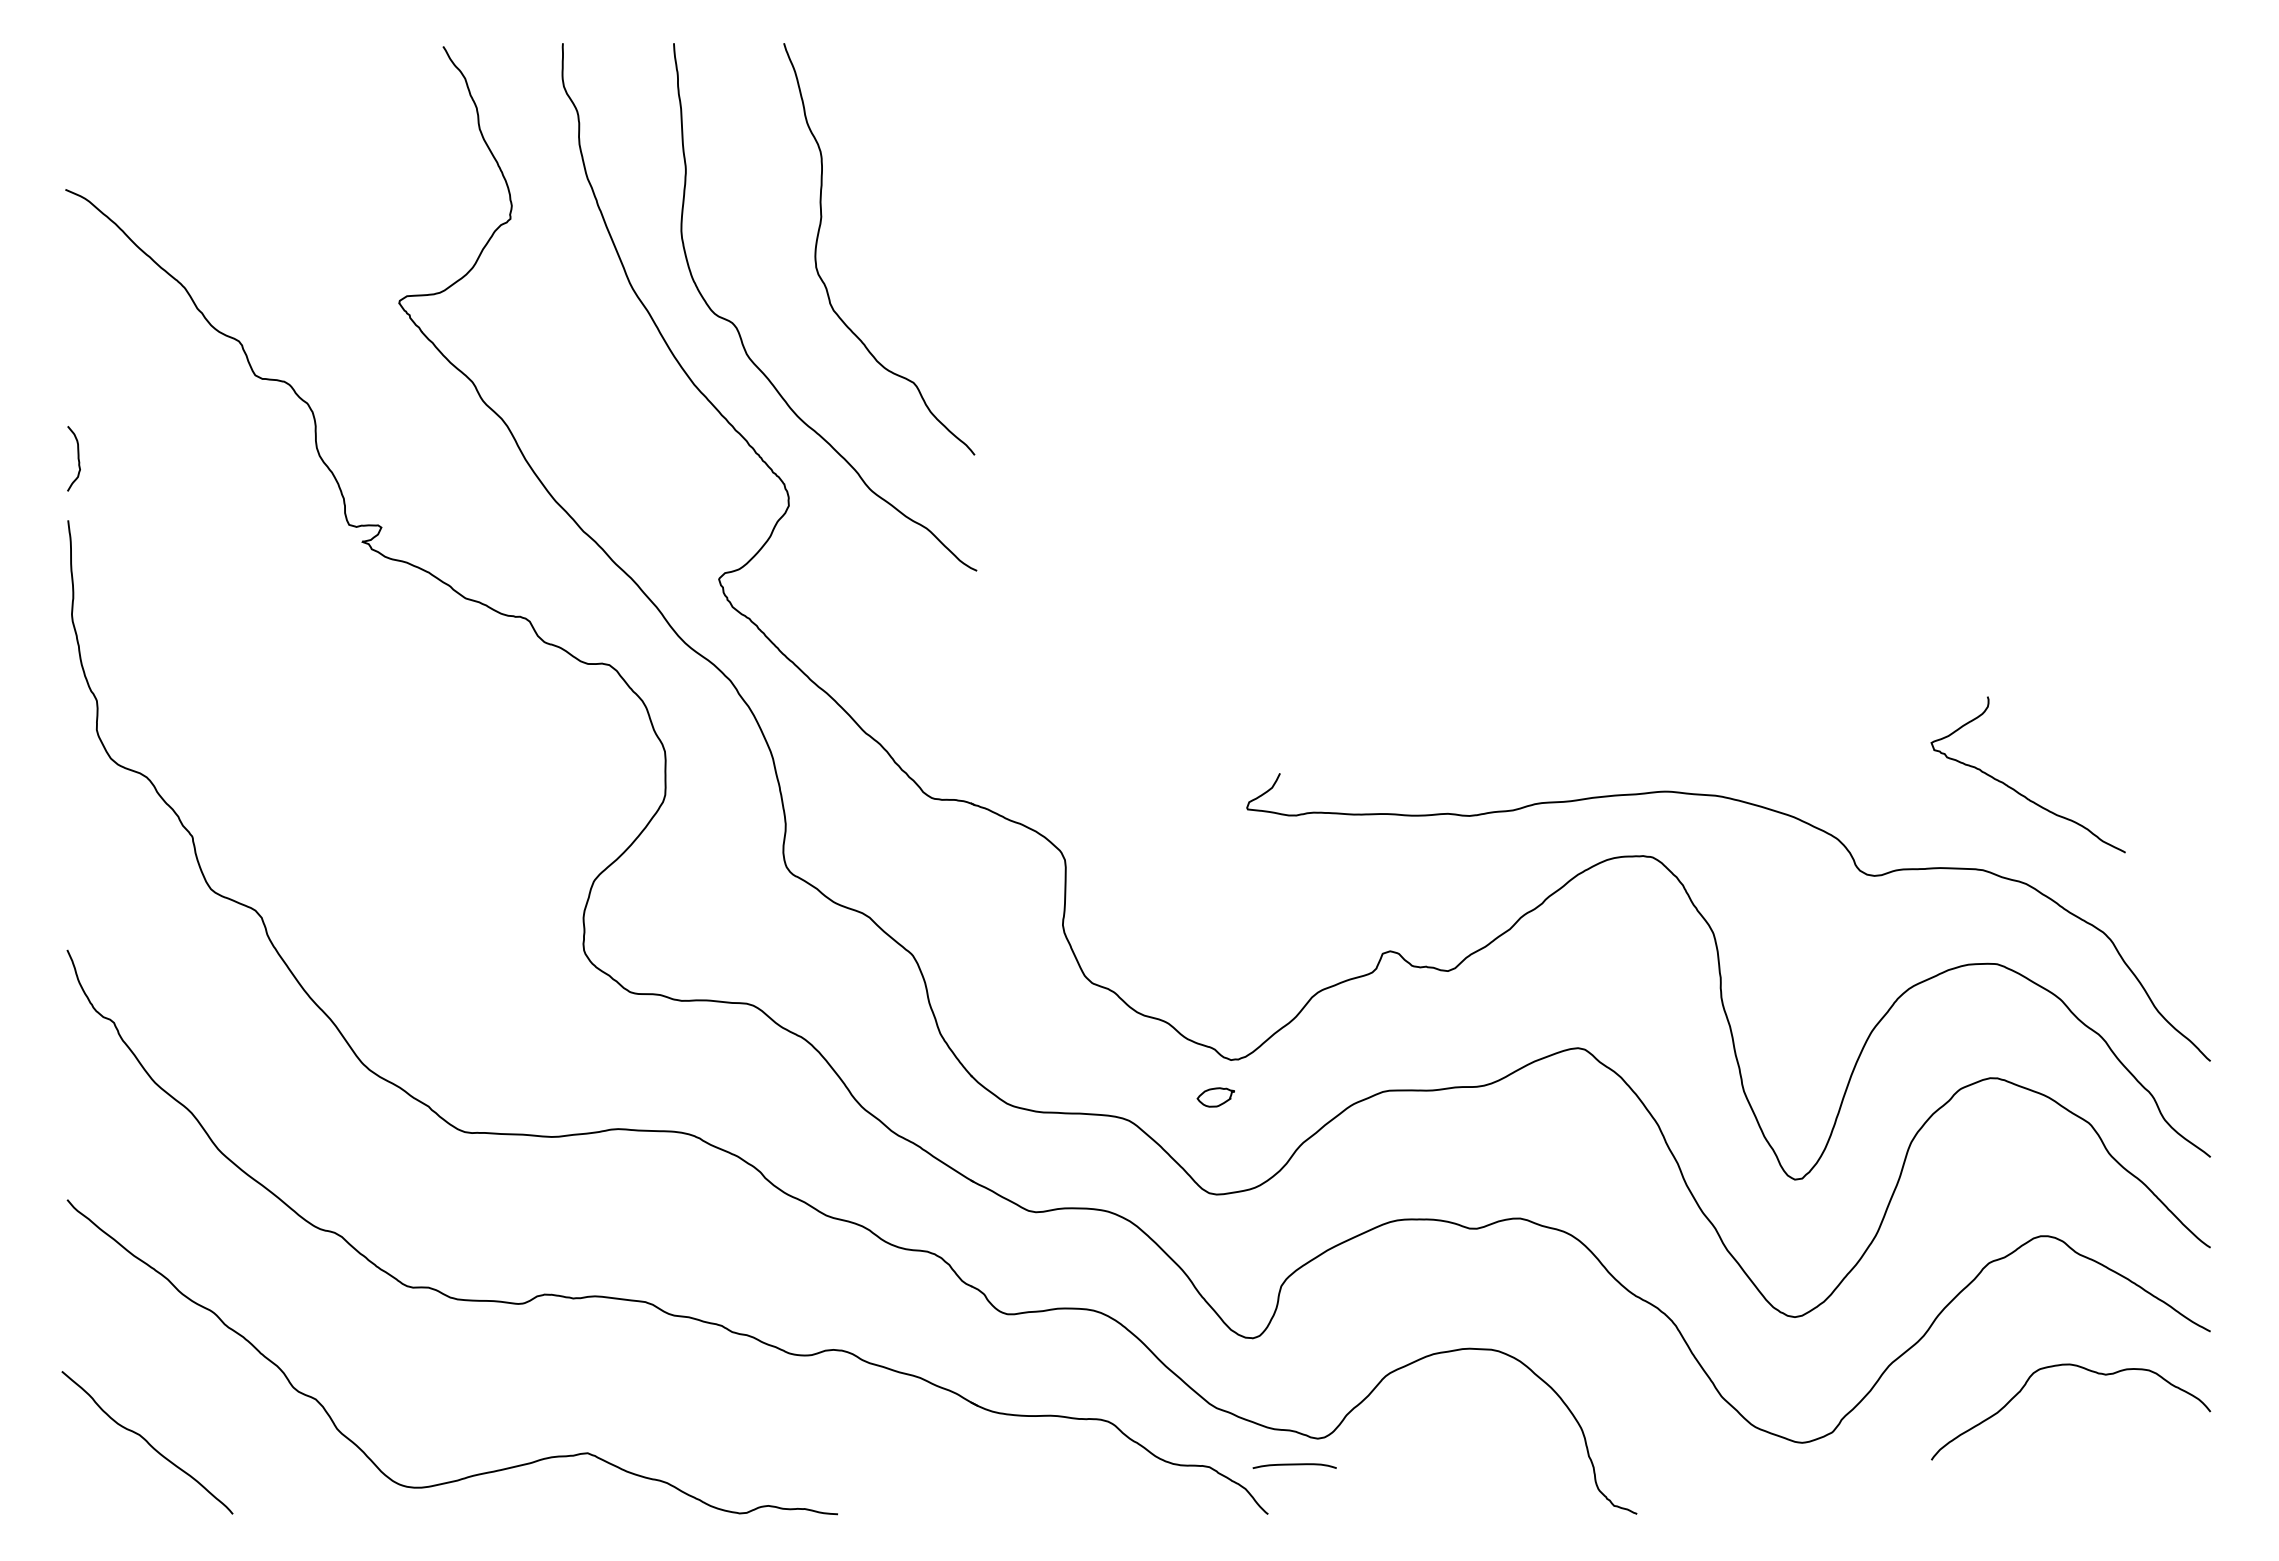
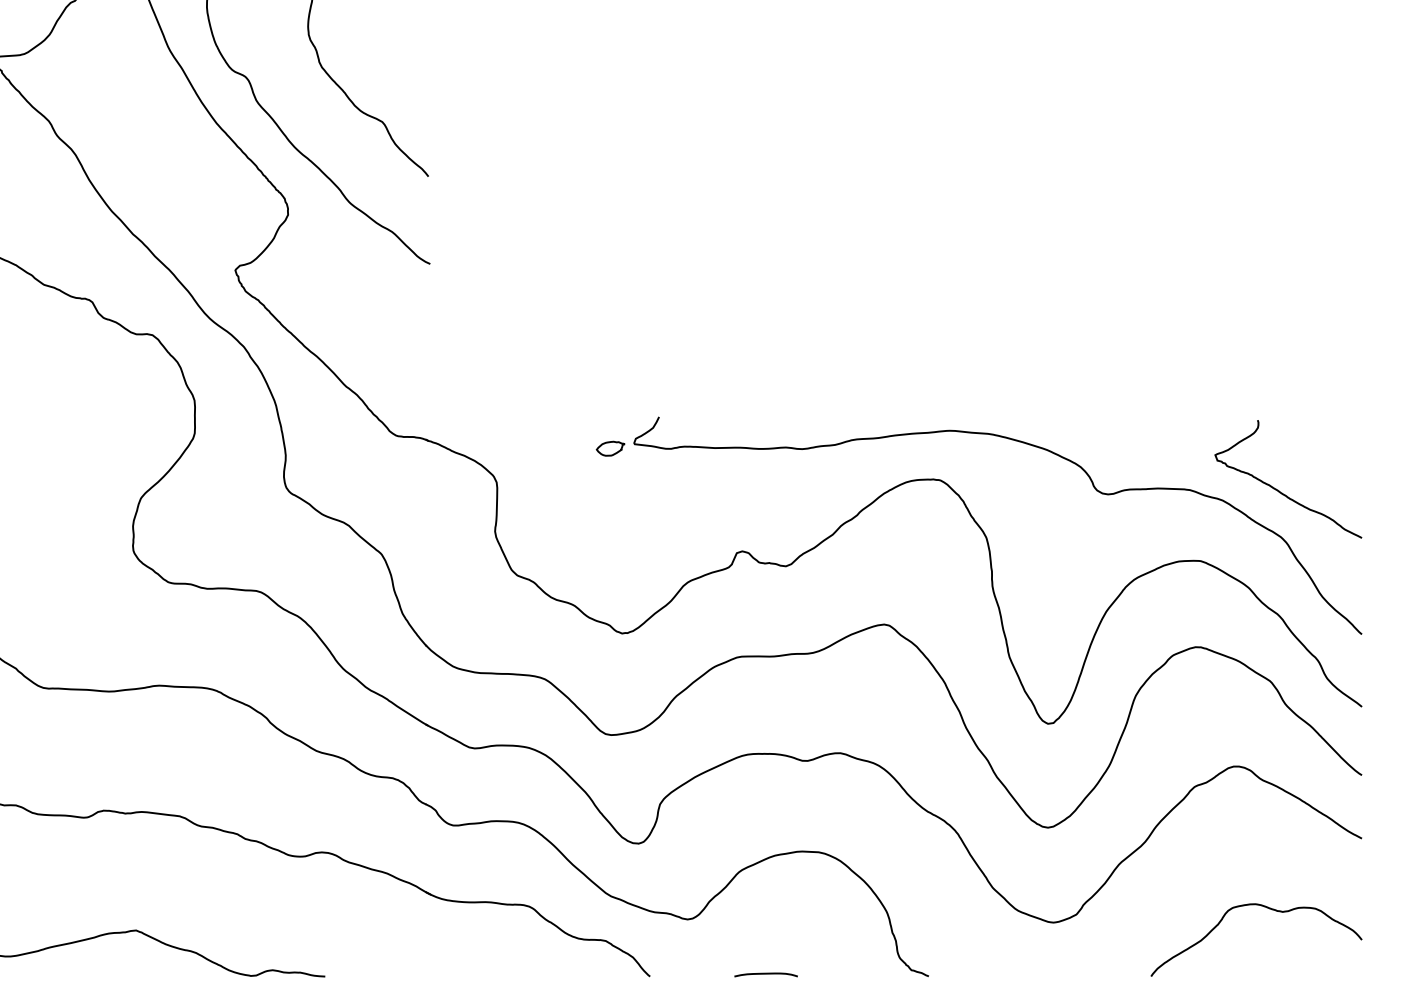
curve: (2015, 789) -> (1278, 490), moved
part: (1215, 1097) -> (610, 448), moved
curve: (2086, 1370) -> (1268, 908), moved
curve: (1294, 1465) -> (765, 974), moved

